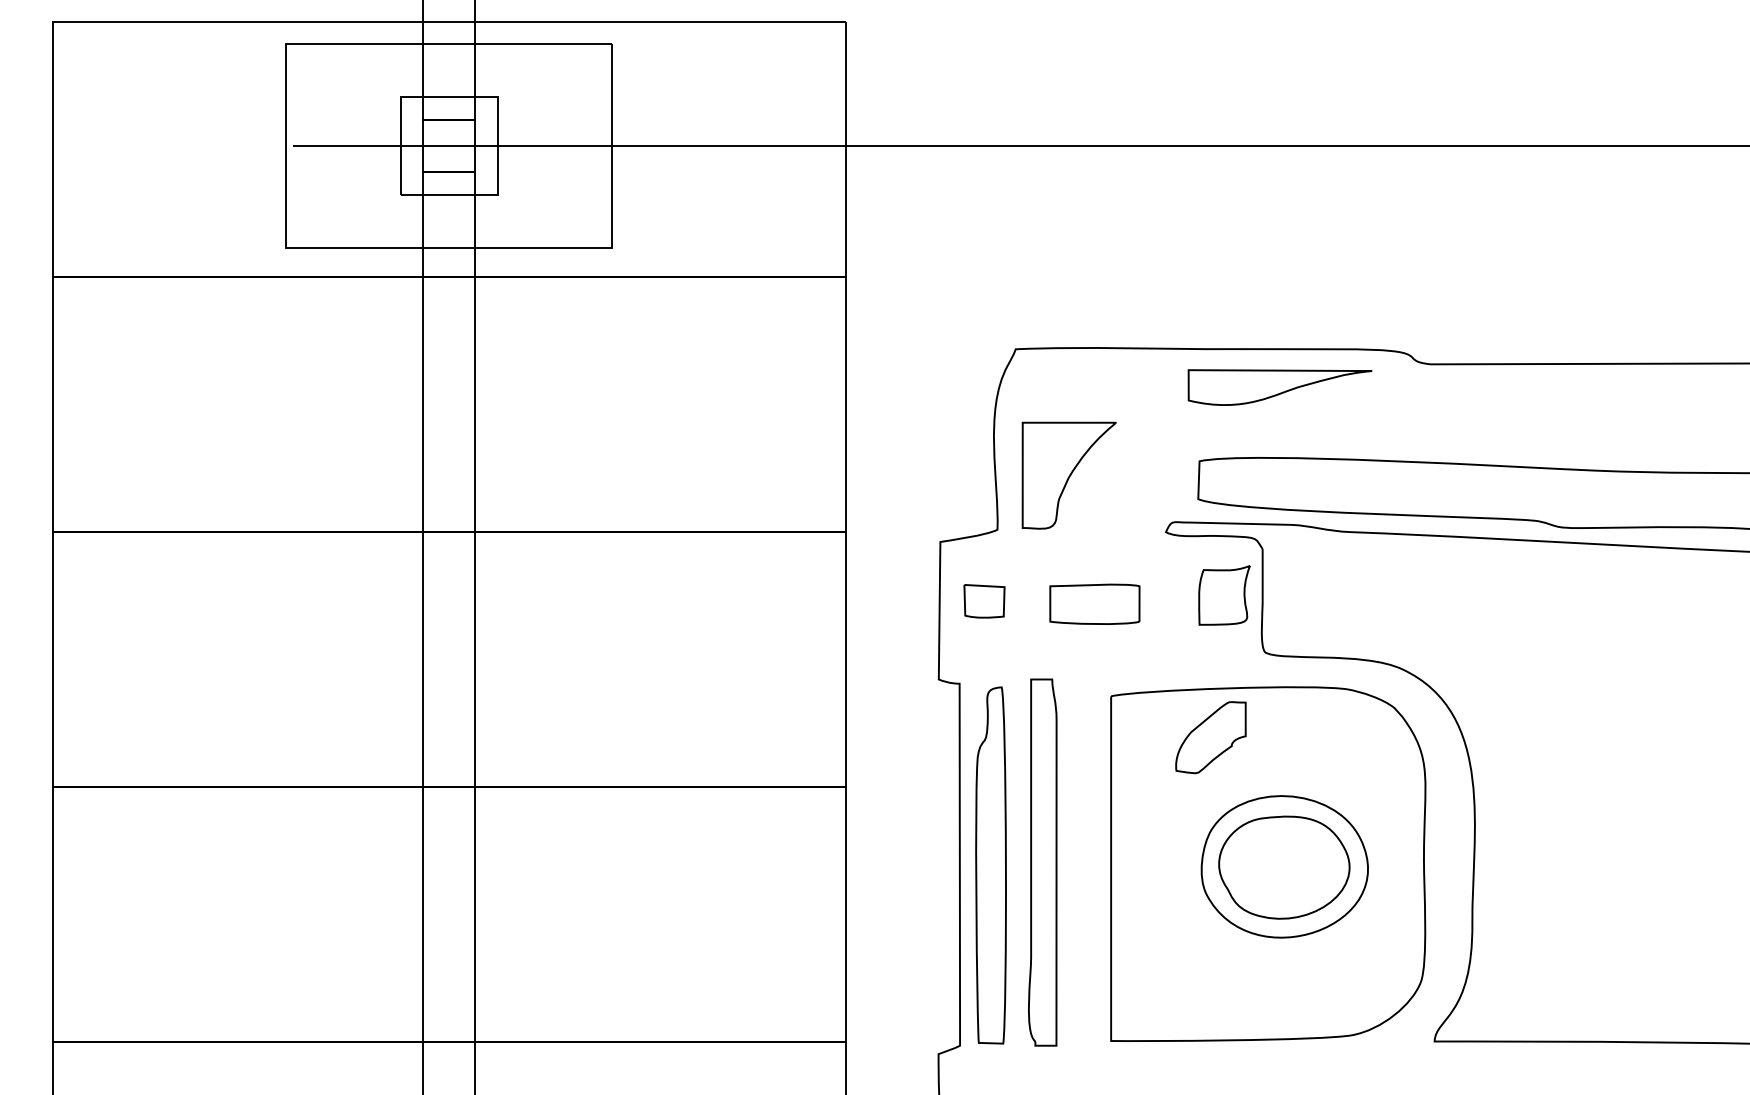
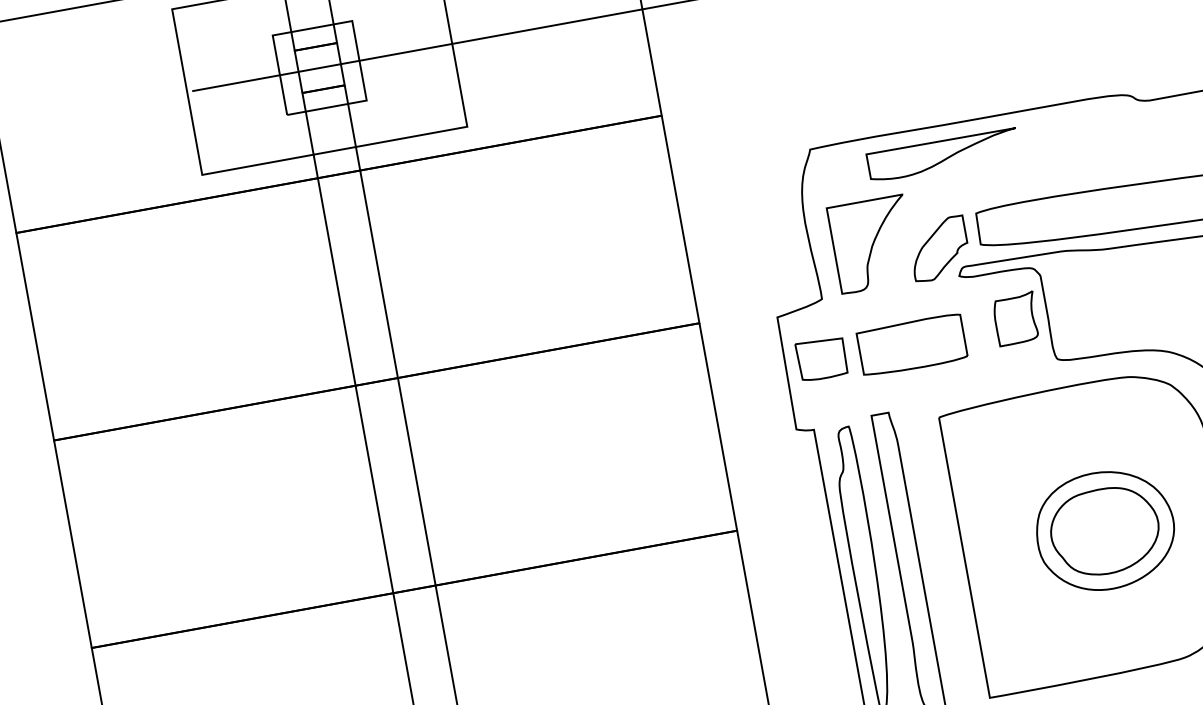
part: (1279, 387) -> (942, 155), moved
part: (984, 601) -> (822, 359), size x1.43
part: (1094, 604) -> (911, 345), size x1.43
part: (1210, 737) -> (938, 249), moved

